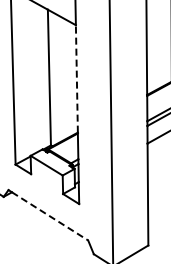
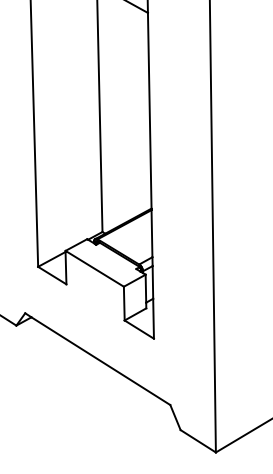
line: (76, 78) -> (149, 110), dashed -> solid
line: (50, 216) -> (101, 361), dashed -> solid

